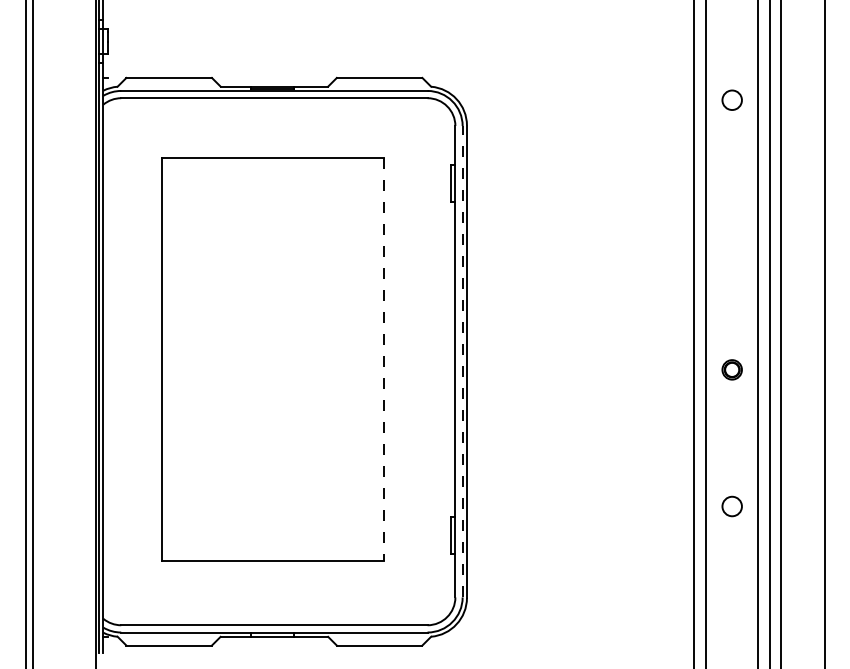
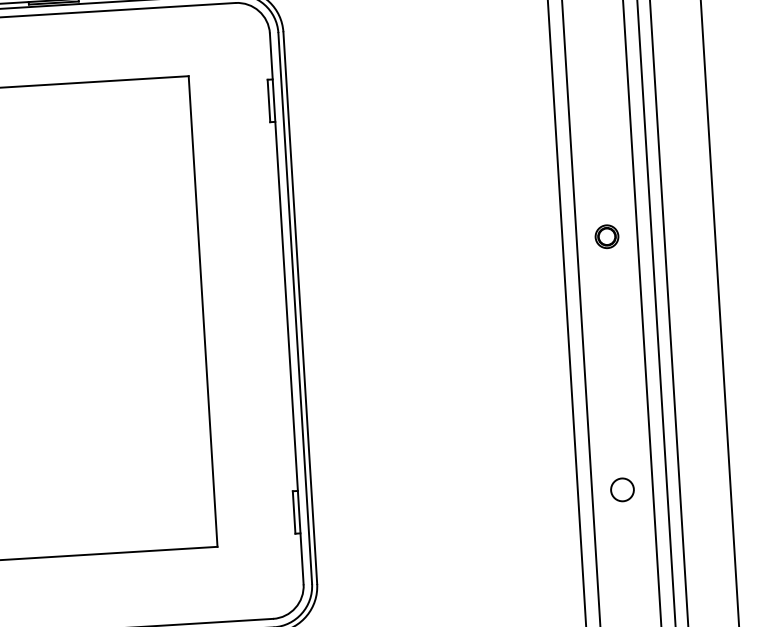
line: (383, 360) -> (202, 312), dashed -> solid
line: (462, 361) -> (295, 308), dashed -> solid
part: (731, 369) -> (606, 236), moved
circle: (731, 506) -> (621, 489), moved

